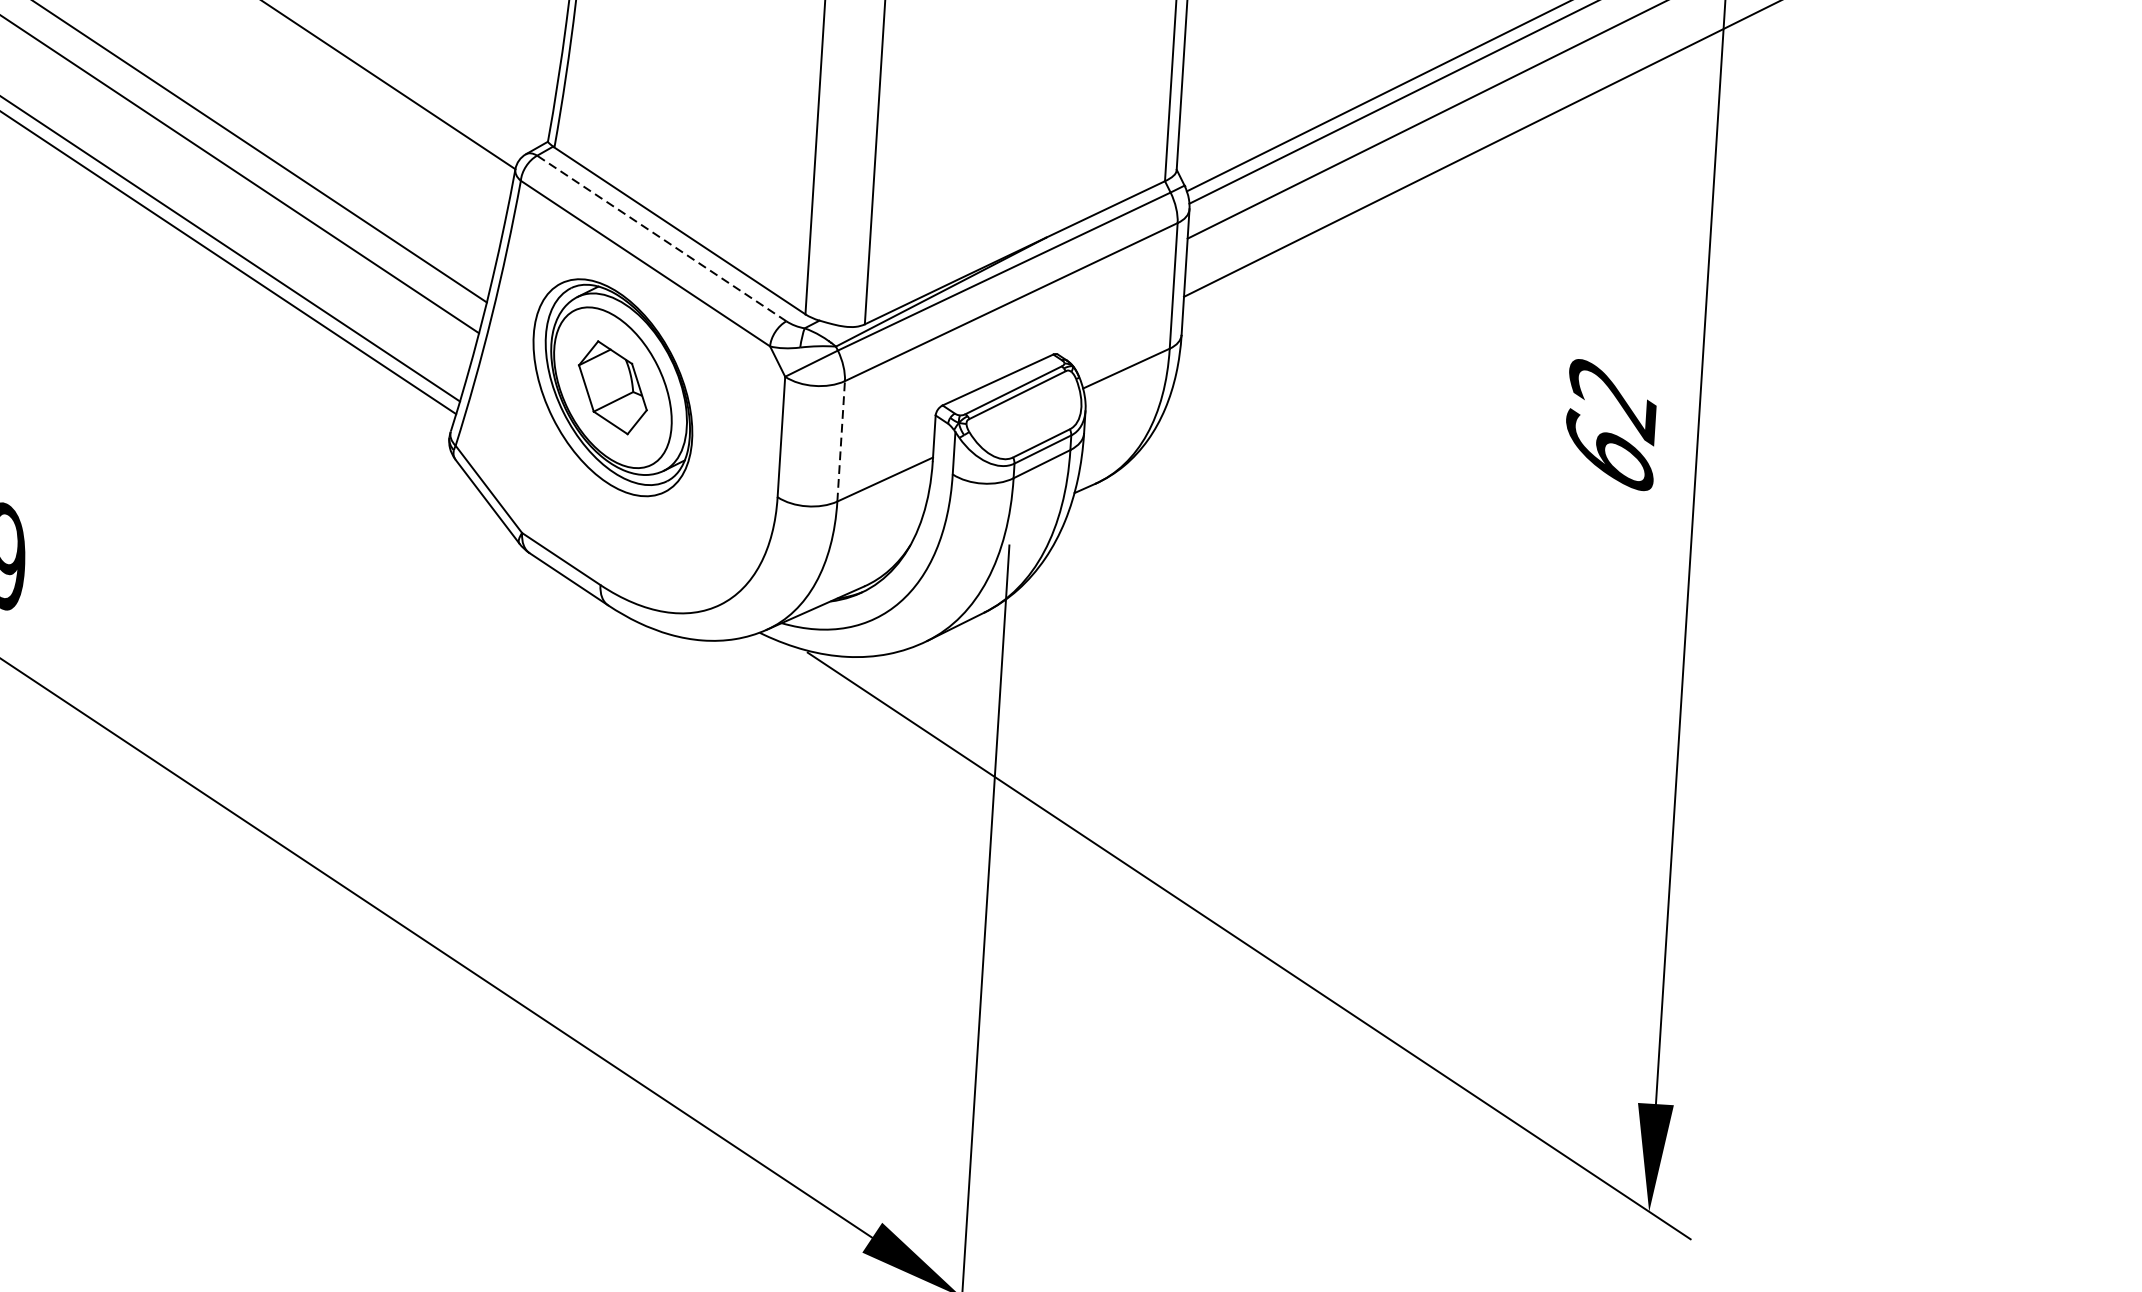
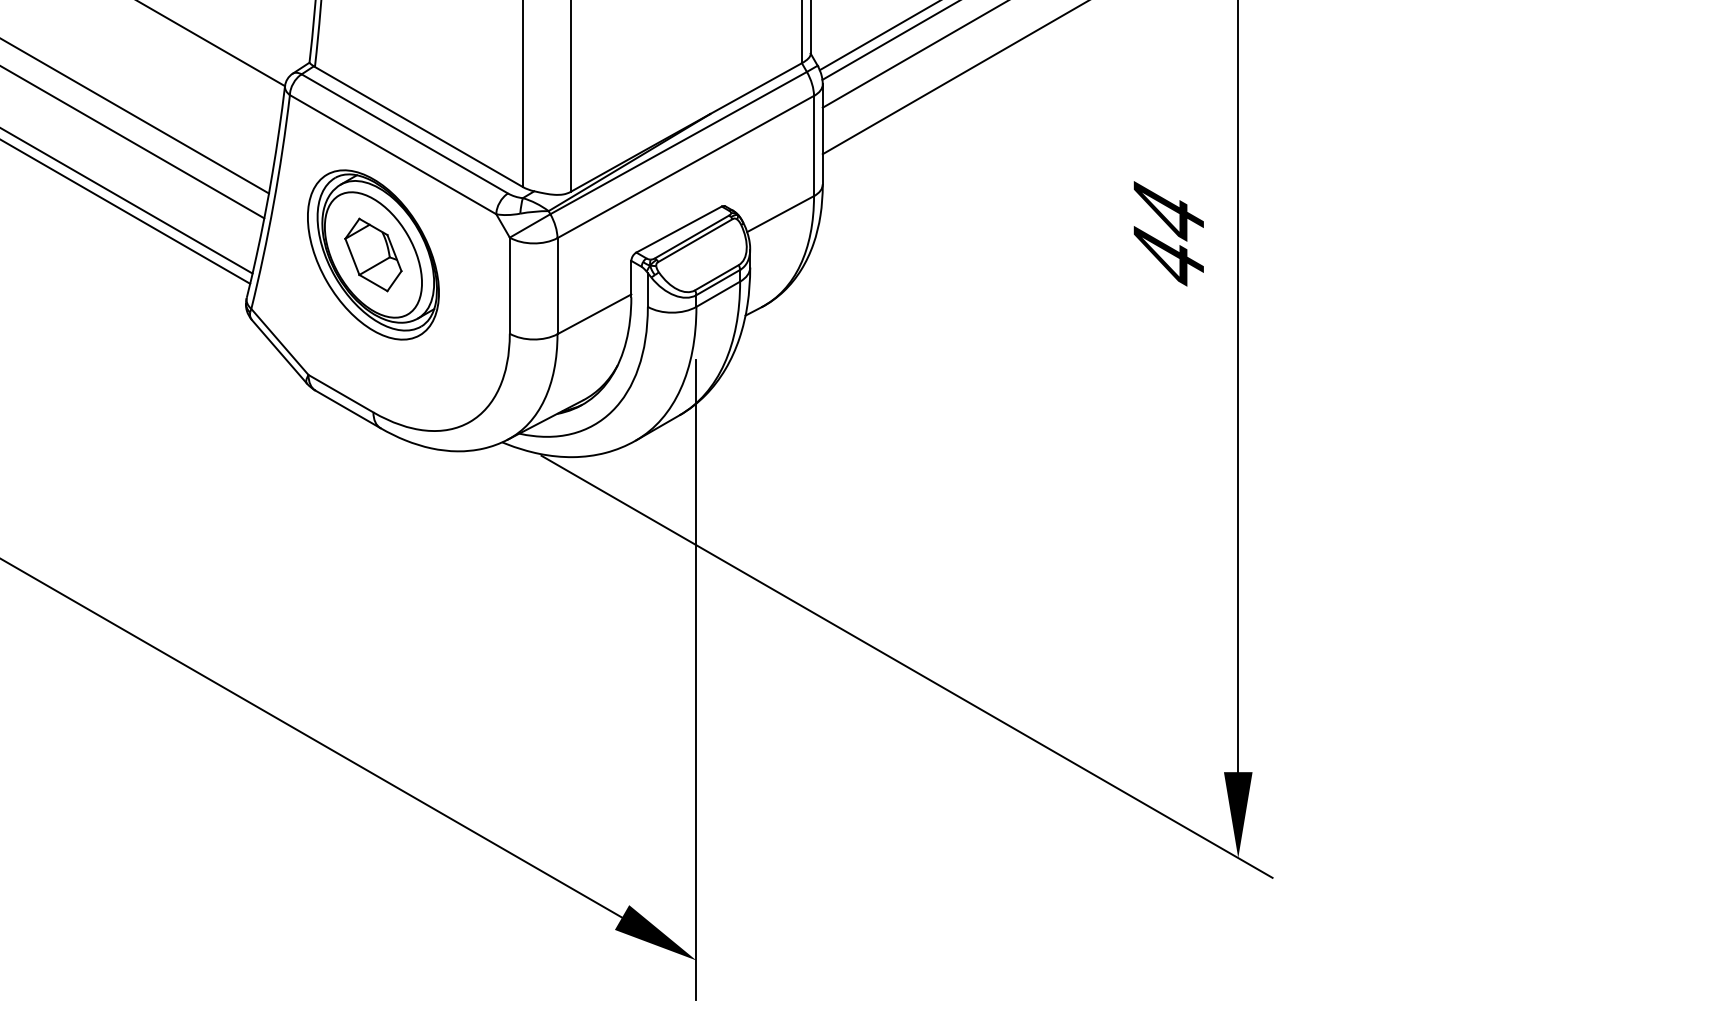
line: (661, 237) -> (404, 133), dashed -> solid
text: (1611, 423) -> (1168, 233), 62 -> 44
line: (841, 440) -> (557, 285), dashed -> solid

